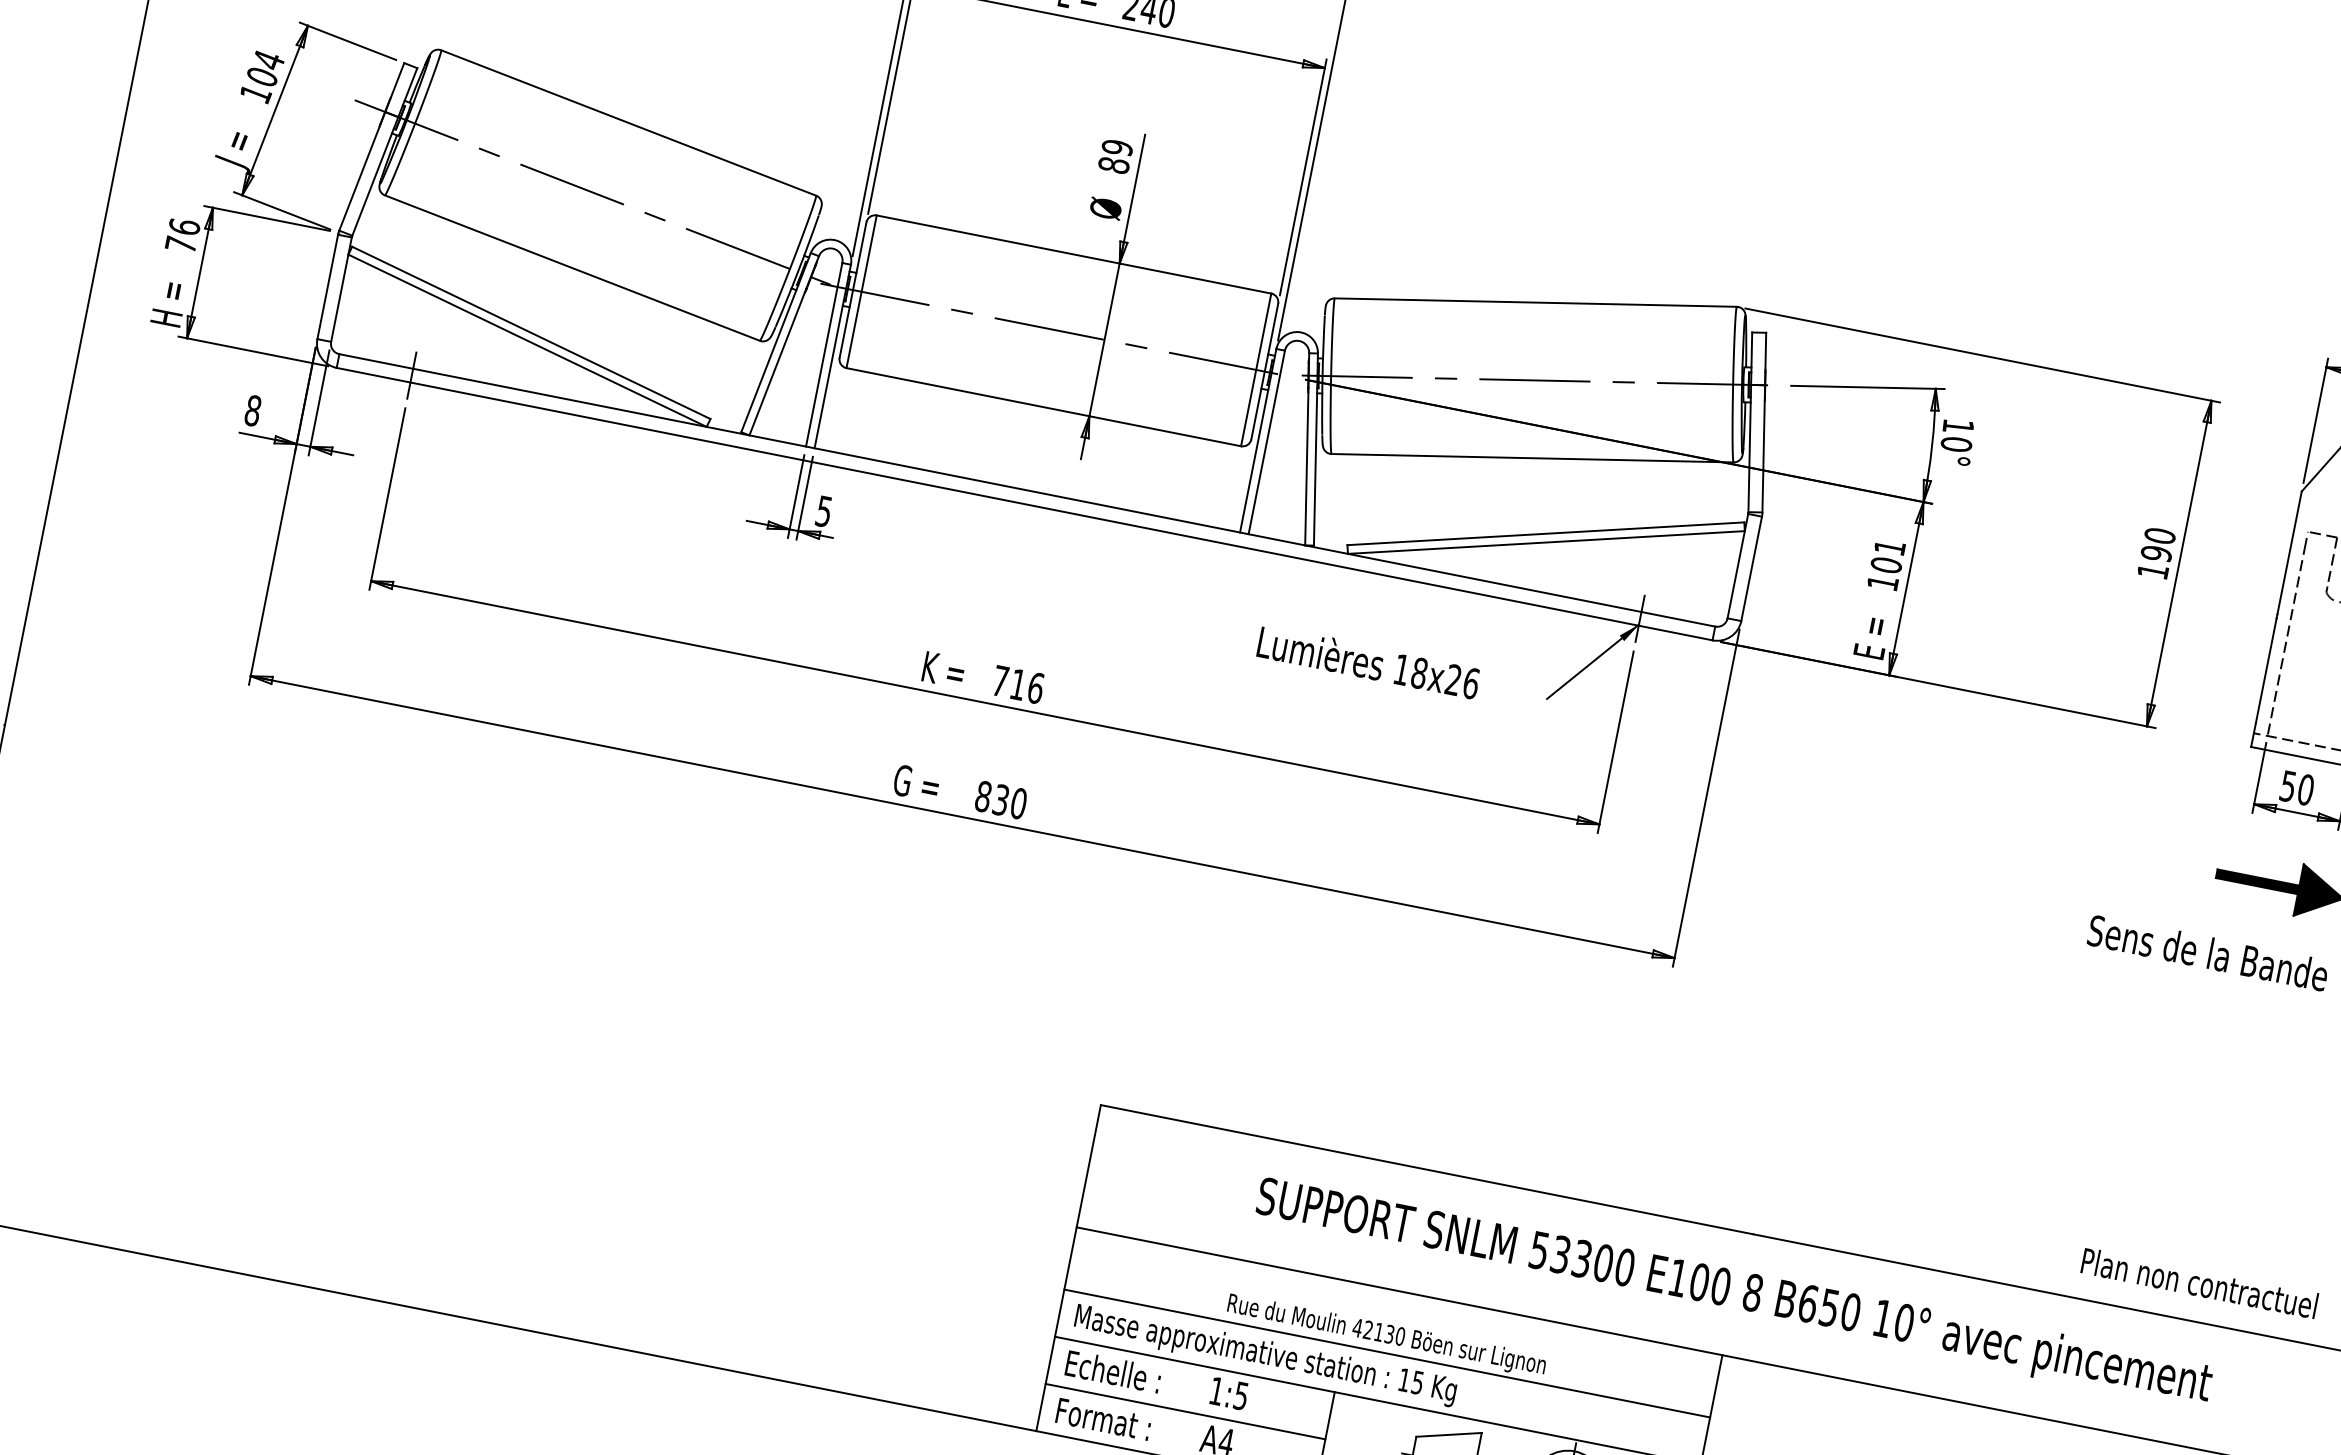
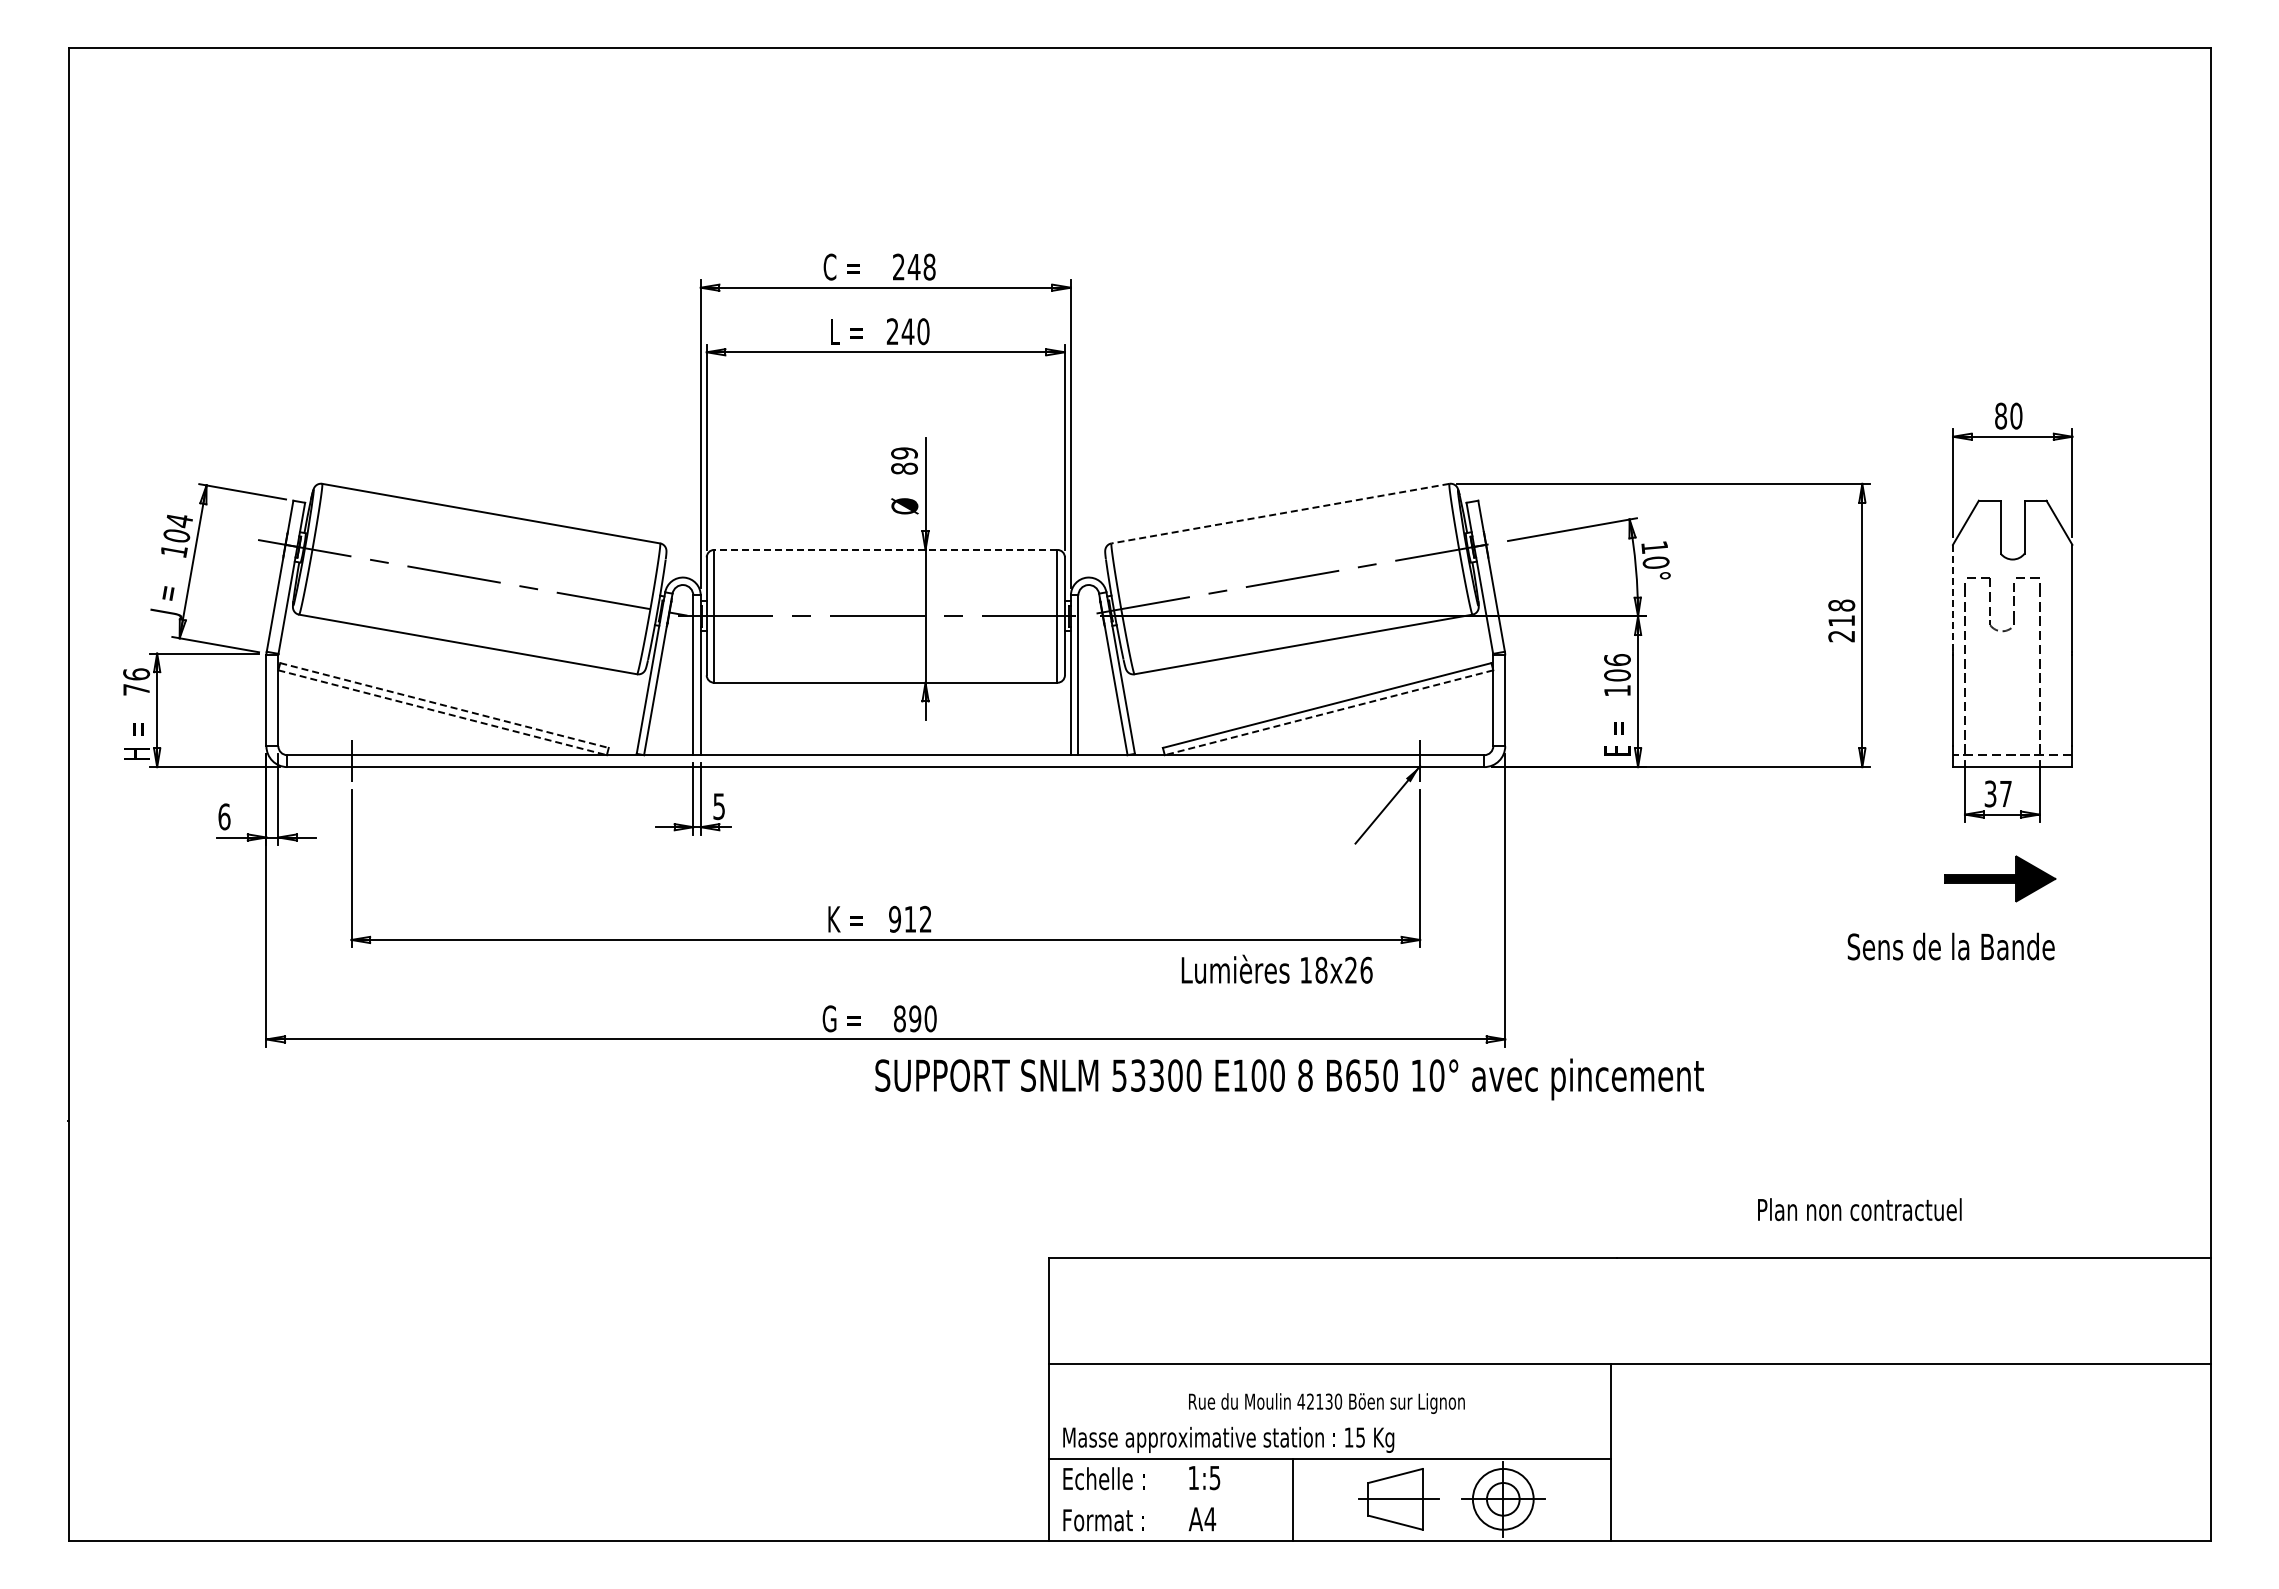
line: (1073, 253) -> (885, 549), solid -> dashed
line: (1535, 302) -> (1280, 513), solid -> dashed
line: (531, 332) -> (444, 705), solid -> dashed
line: (527, 340) -> (442, 712), solid -> dashed
text: (253, 410) -> (224, 816), 8 -> 6
line: (1546, 542) -> (1329, 712), solid -> dashed
text: (1890, 546) -> (1617, 659), 101 -> 106
text: (2156, 553) -> (1841, 620), 190 -> 218
line: (2288, 553) -> (1952, 598), solid -> dashed
text: (1368, 661) -> (1276, 968), moved
text: (1018, 683) -> (910, 918), 716 -> 912
text: (2297, 787) -> (1998, 793), 50 -> 37
text: (1001, 799) -> (915, 1018), 830 -> 890
text: (2199, 1283) -> (1859, 1209), moved
text: (1733, 1293) -> (1289, 1079), moved
line: (1387, 1354) -> (1330, 1418), removed
line: (1184, 1411) -> (1170, 1500), removed

